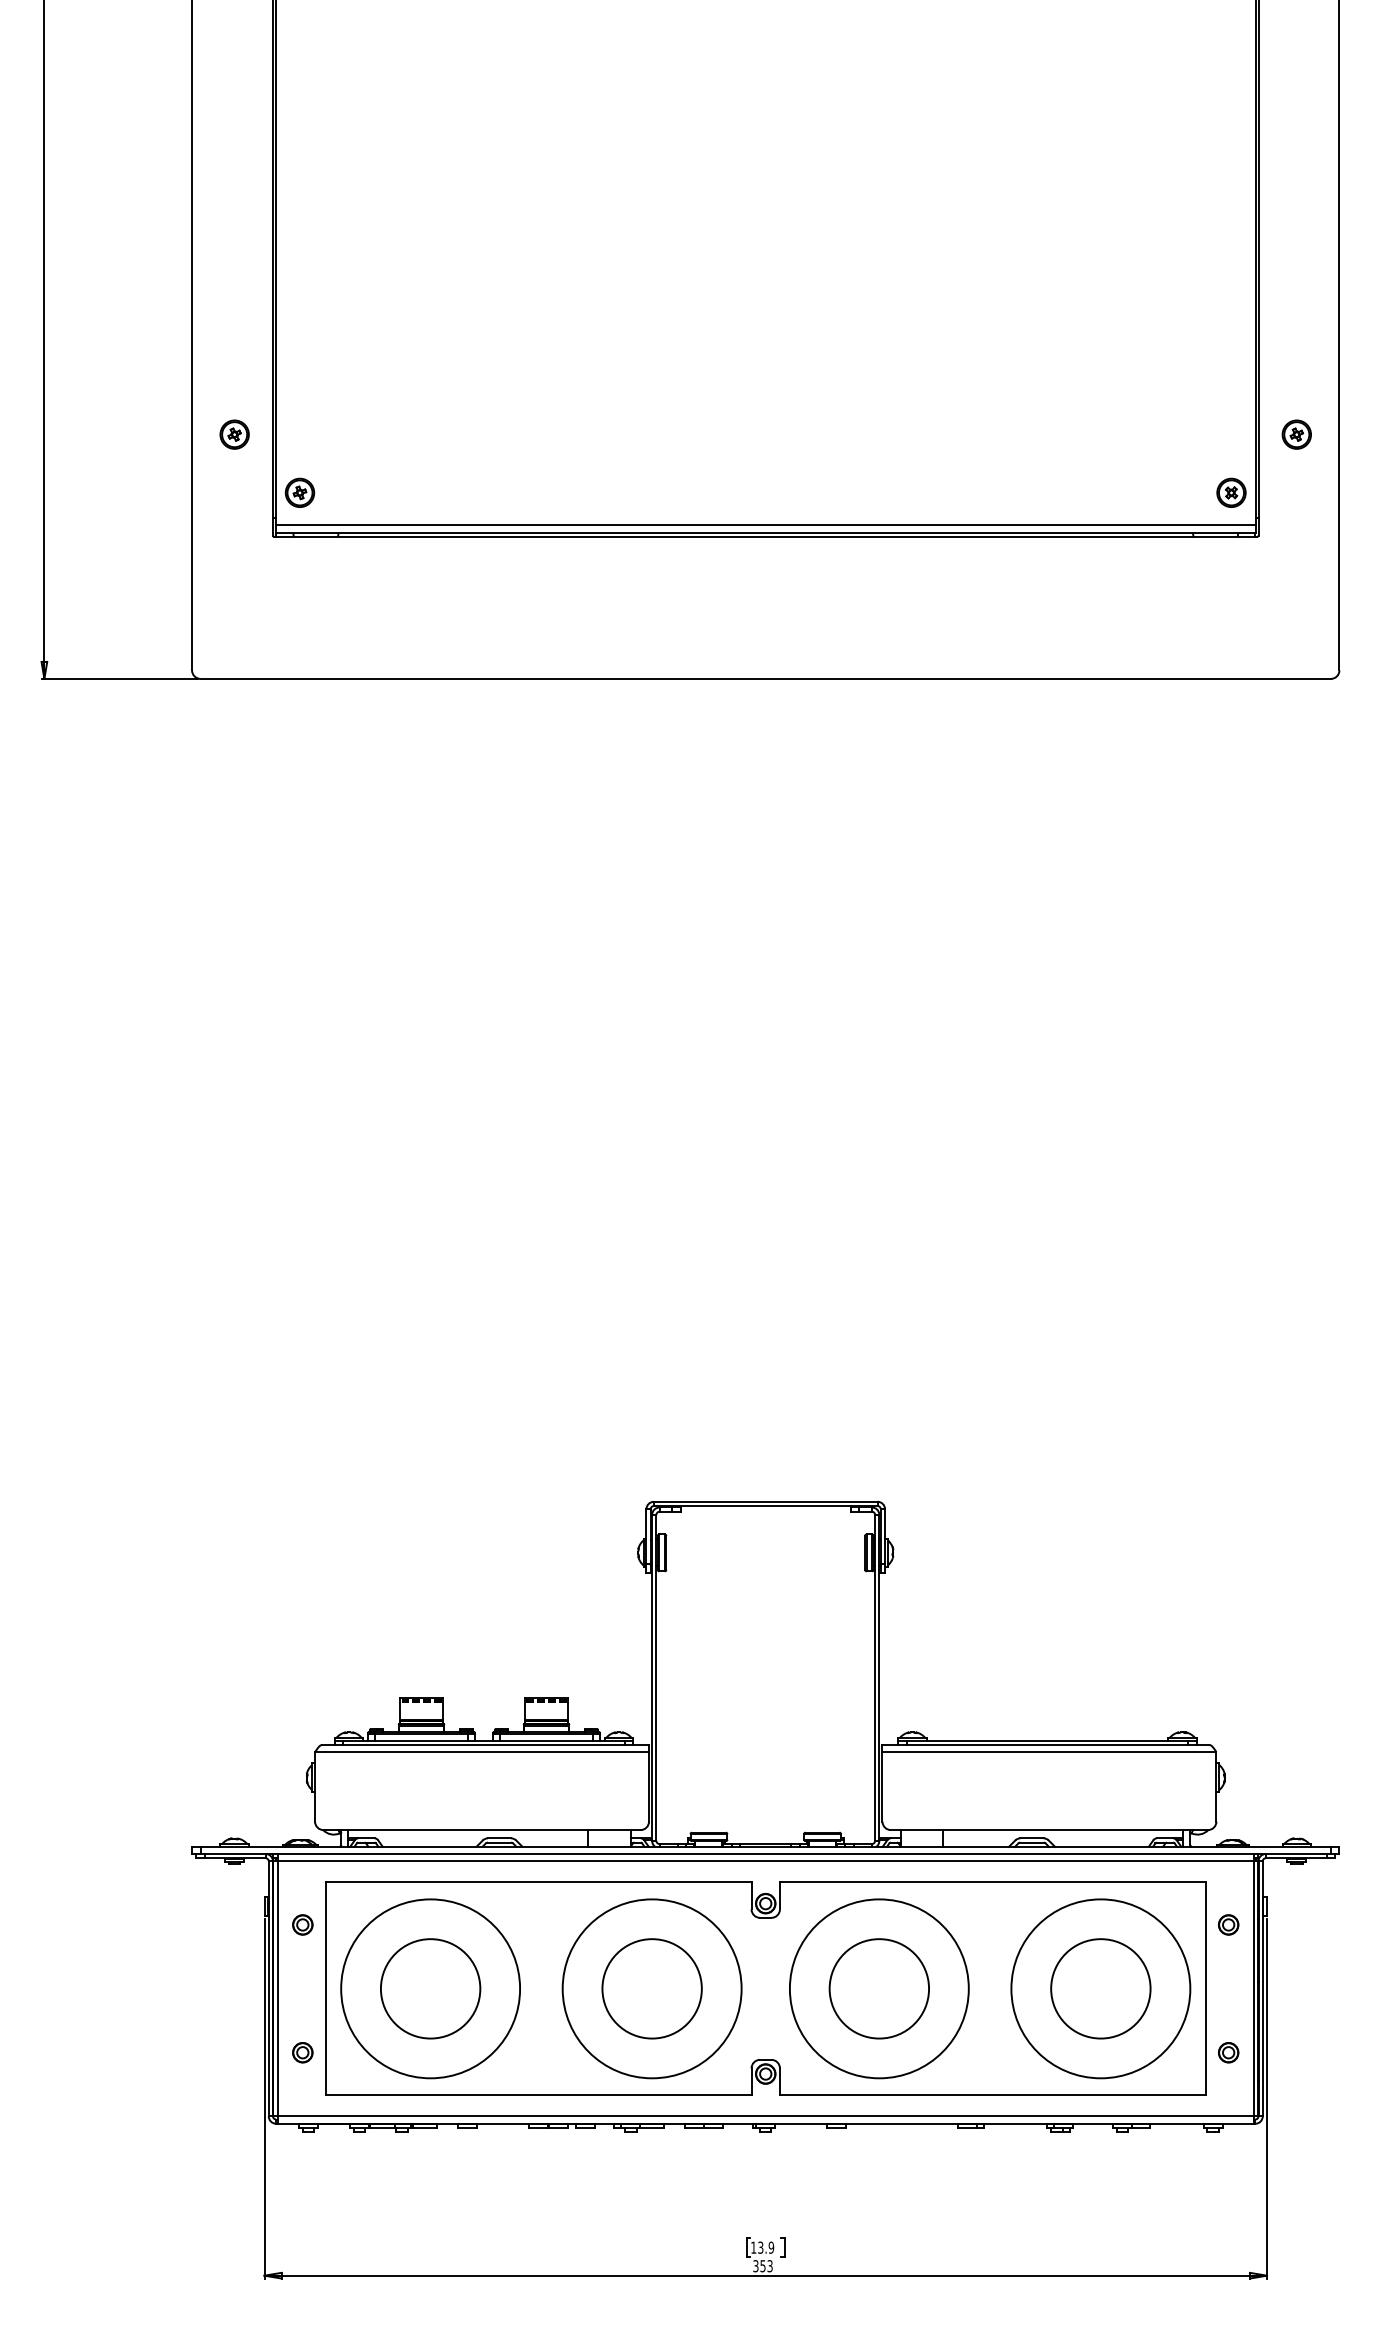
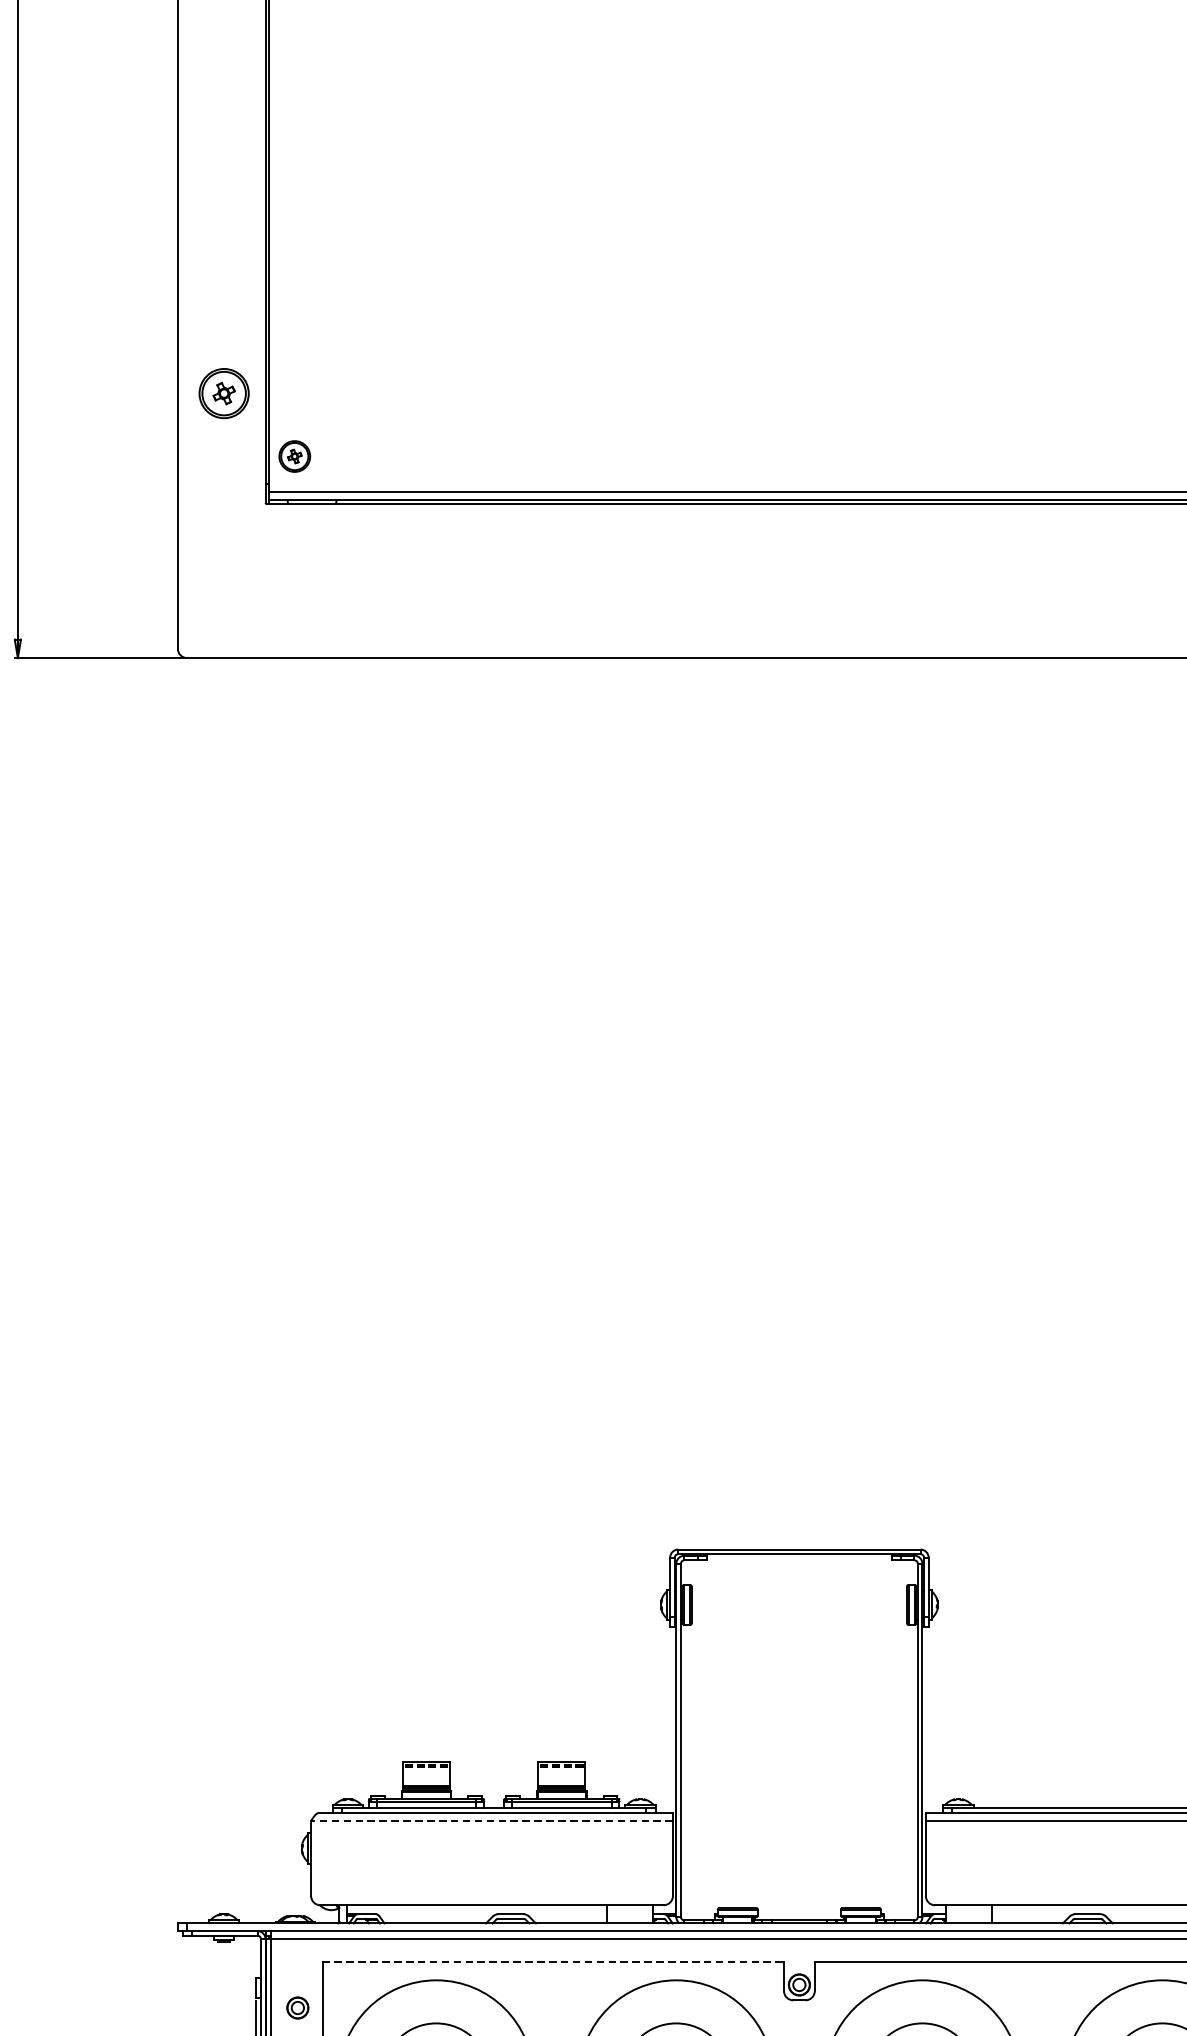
part: (234, 434) -> (223, 393), size x1.6
line: (482, 1752) -> (492, 1821), solid -> dashed
line: (538, 1882) -> (553, 1962), solid -> dashed

